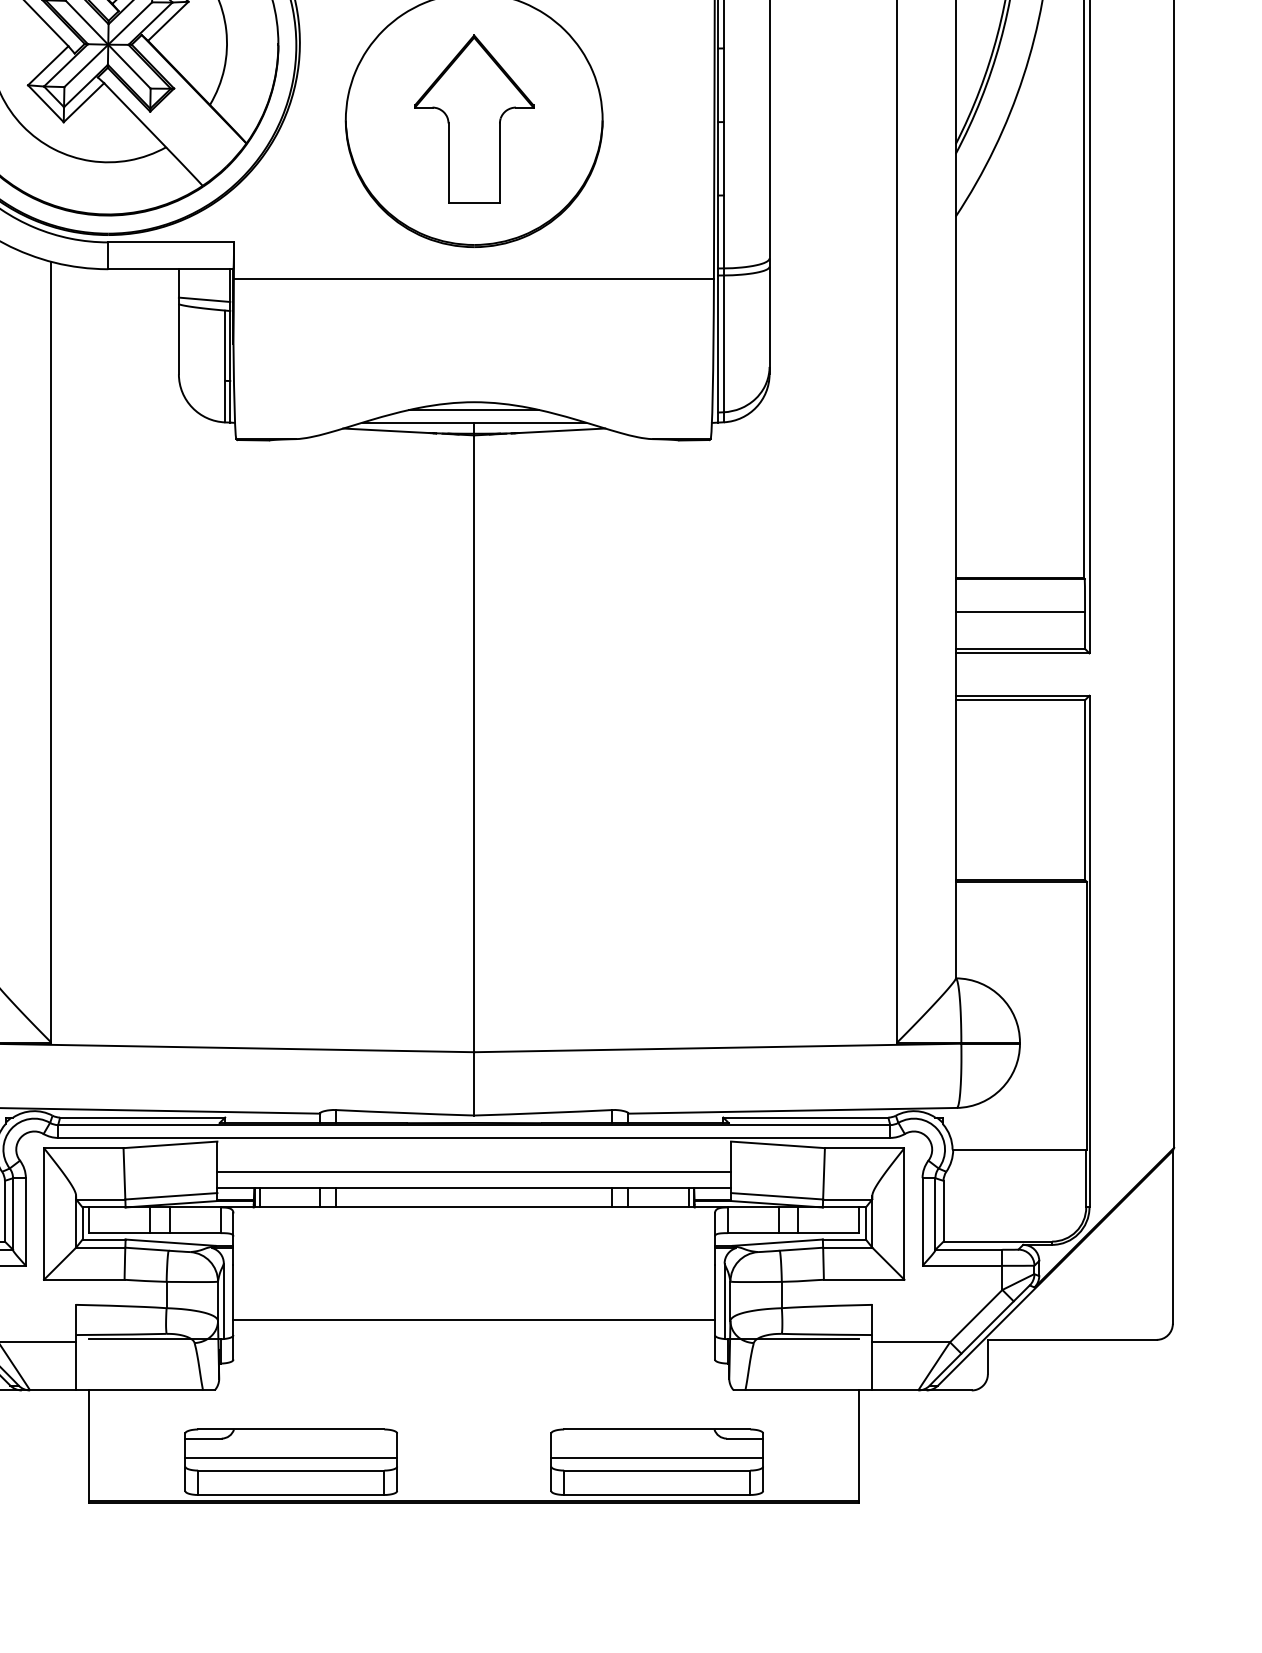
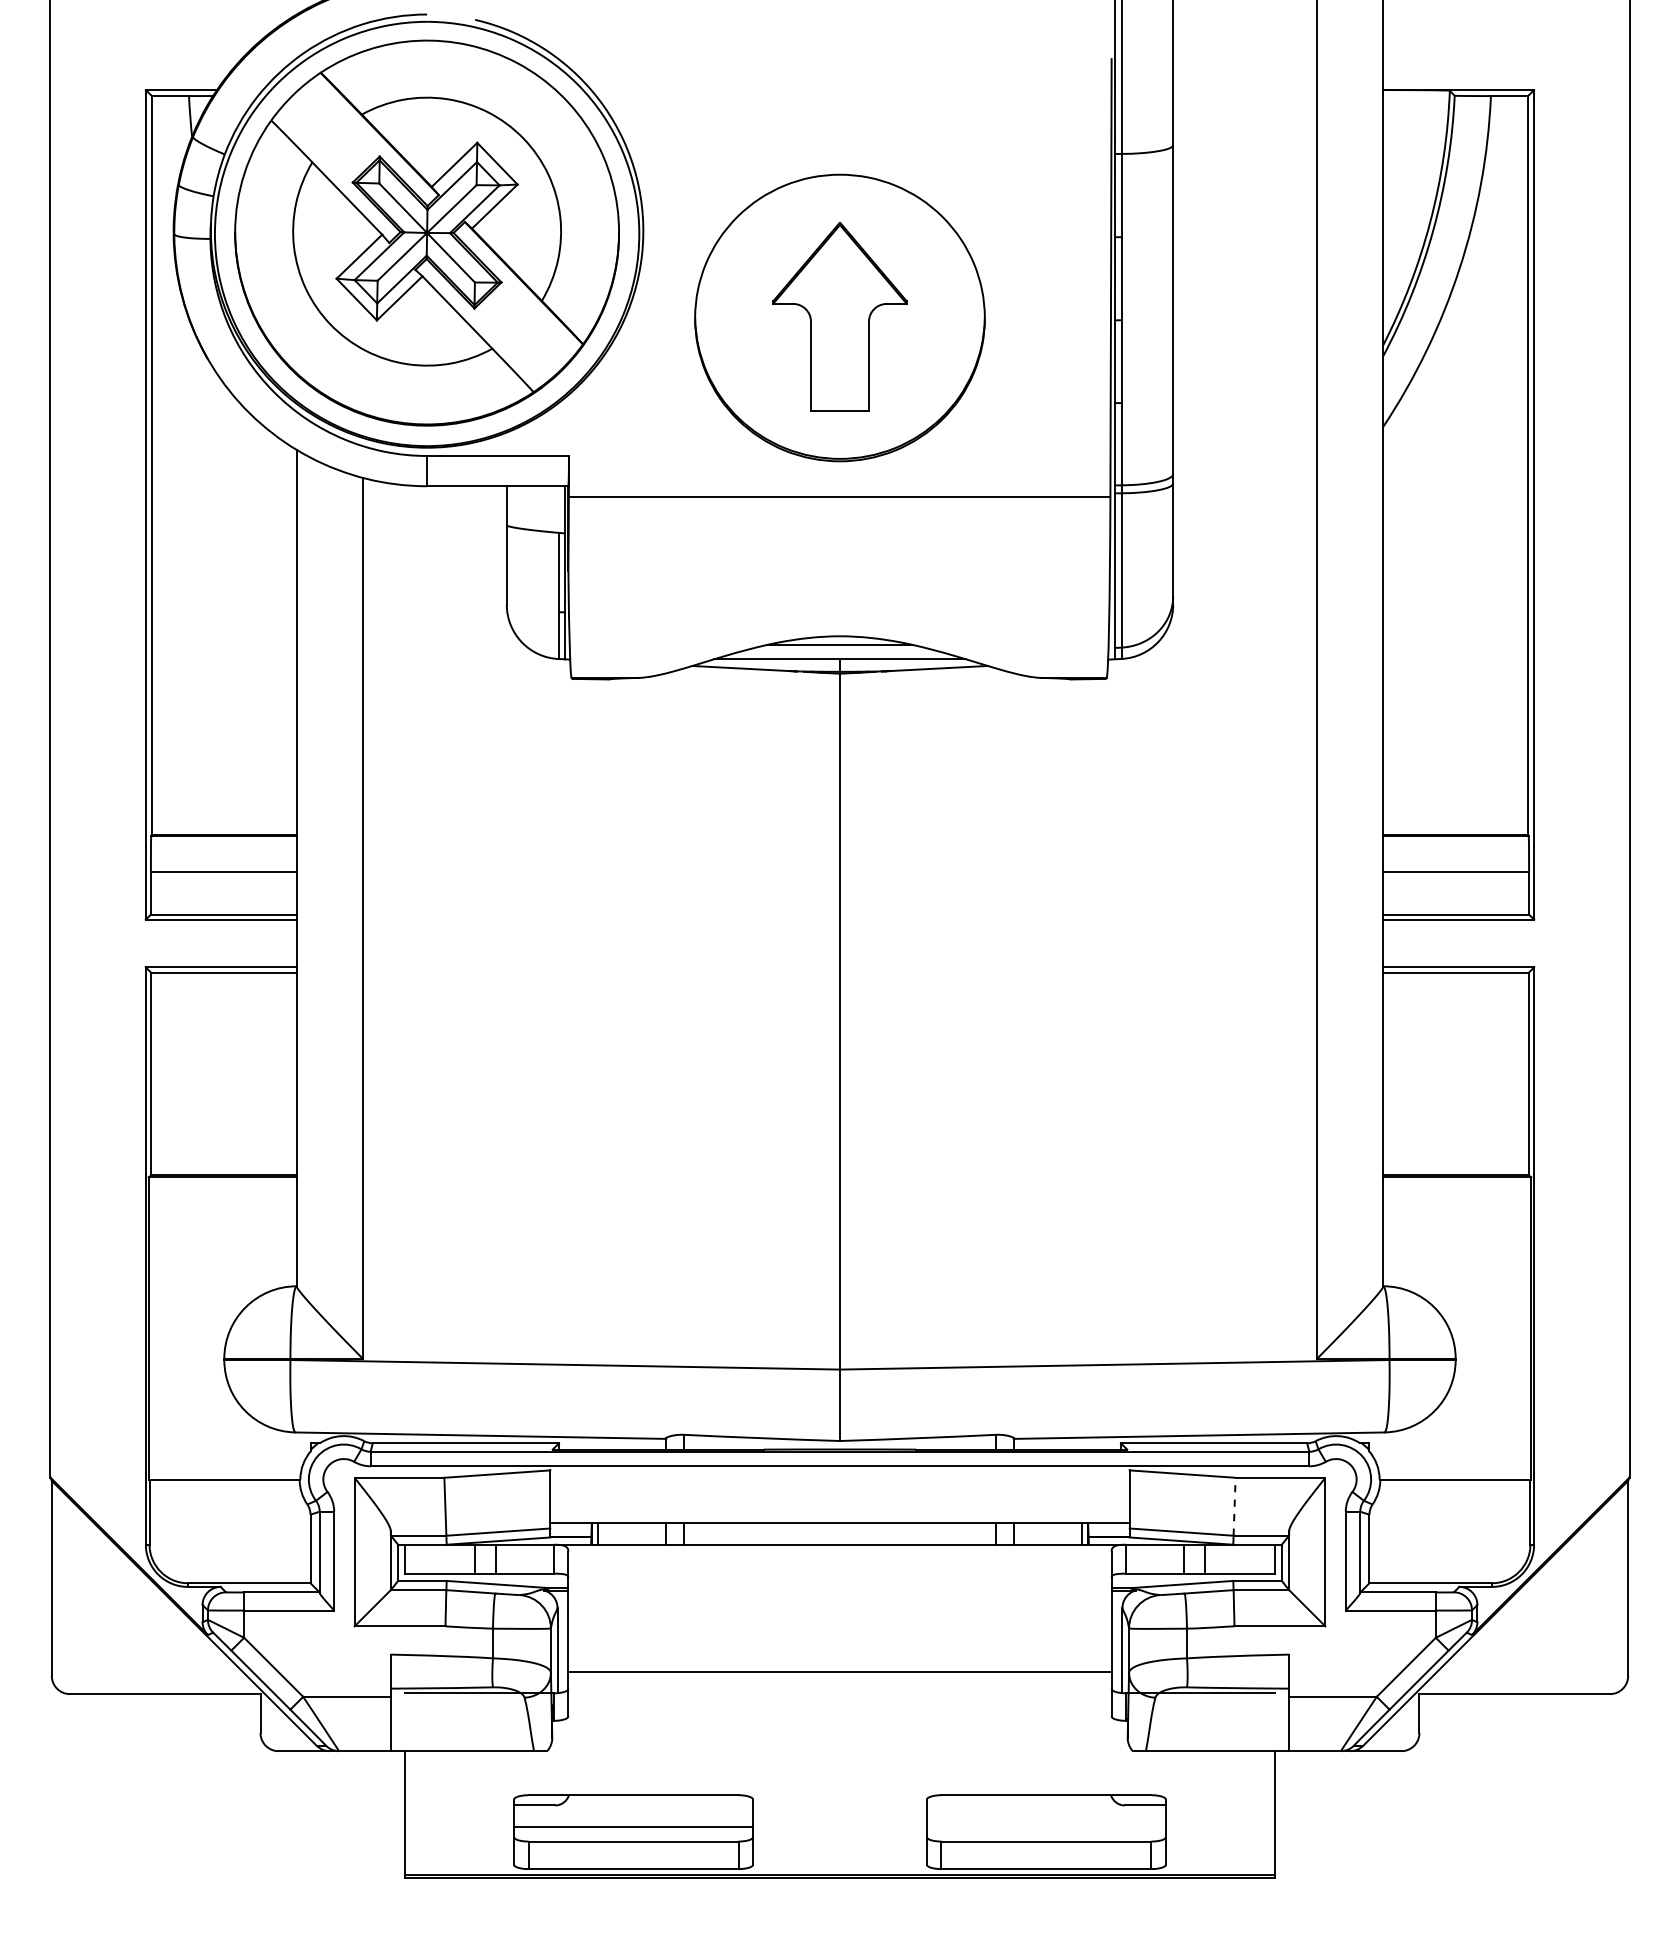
line: (204, 299) -> (535, 520), removed
line: (473, 1171) -> (839, 1504), removed
line: (823, 1173) -> (1234, 1506), solid -> dashed
line: (656, 1458) -> (1045, 1827), removed

